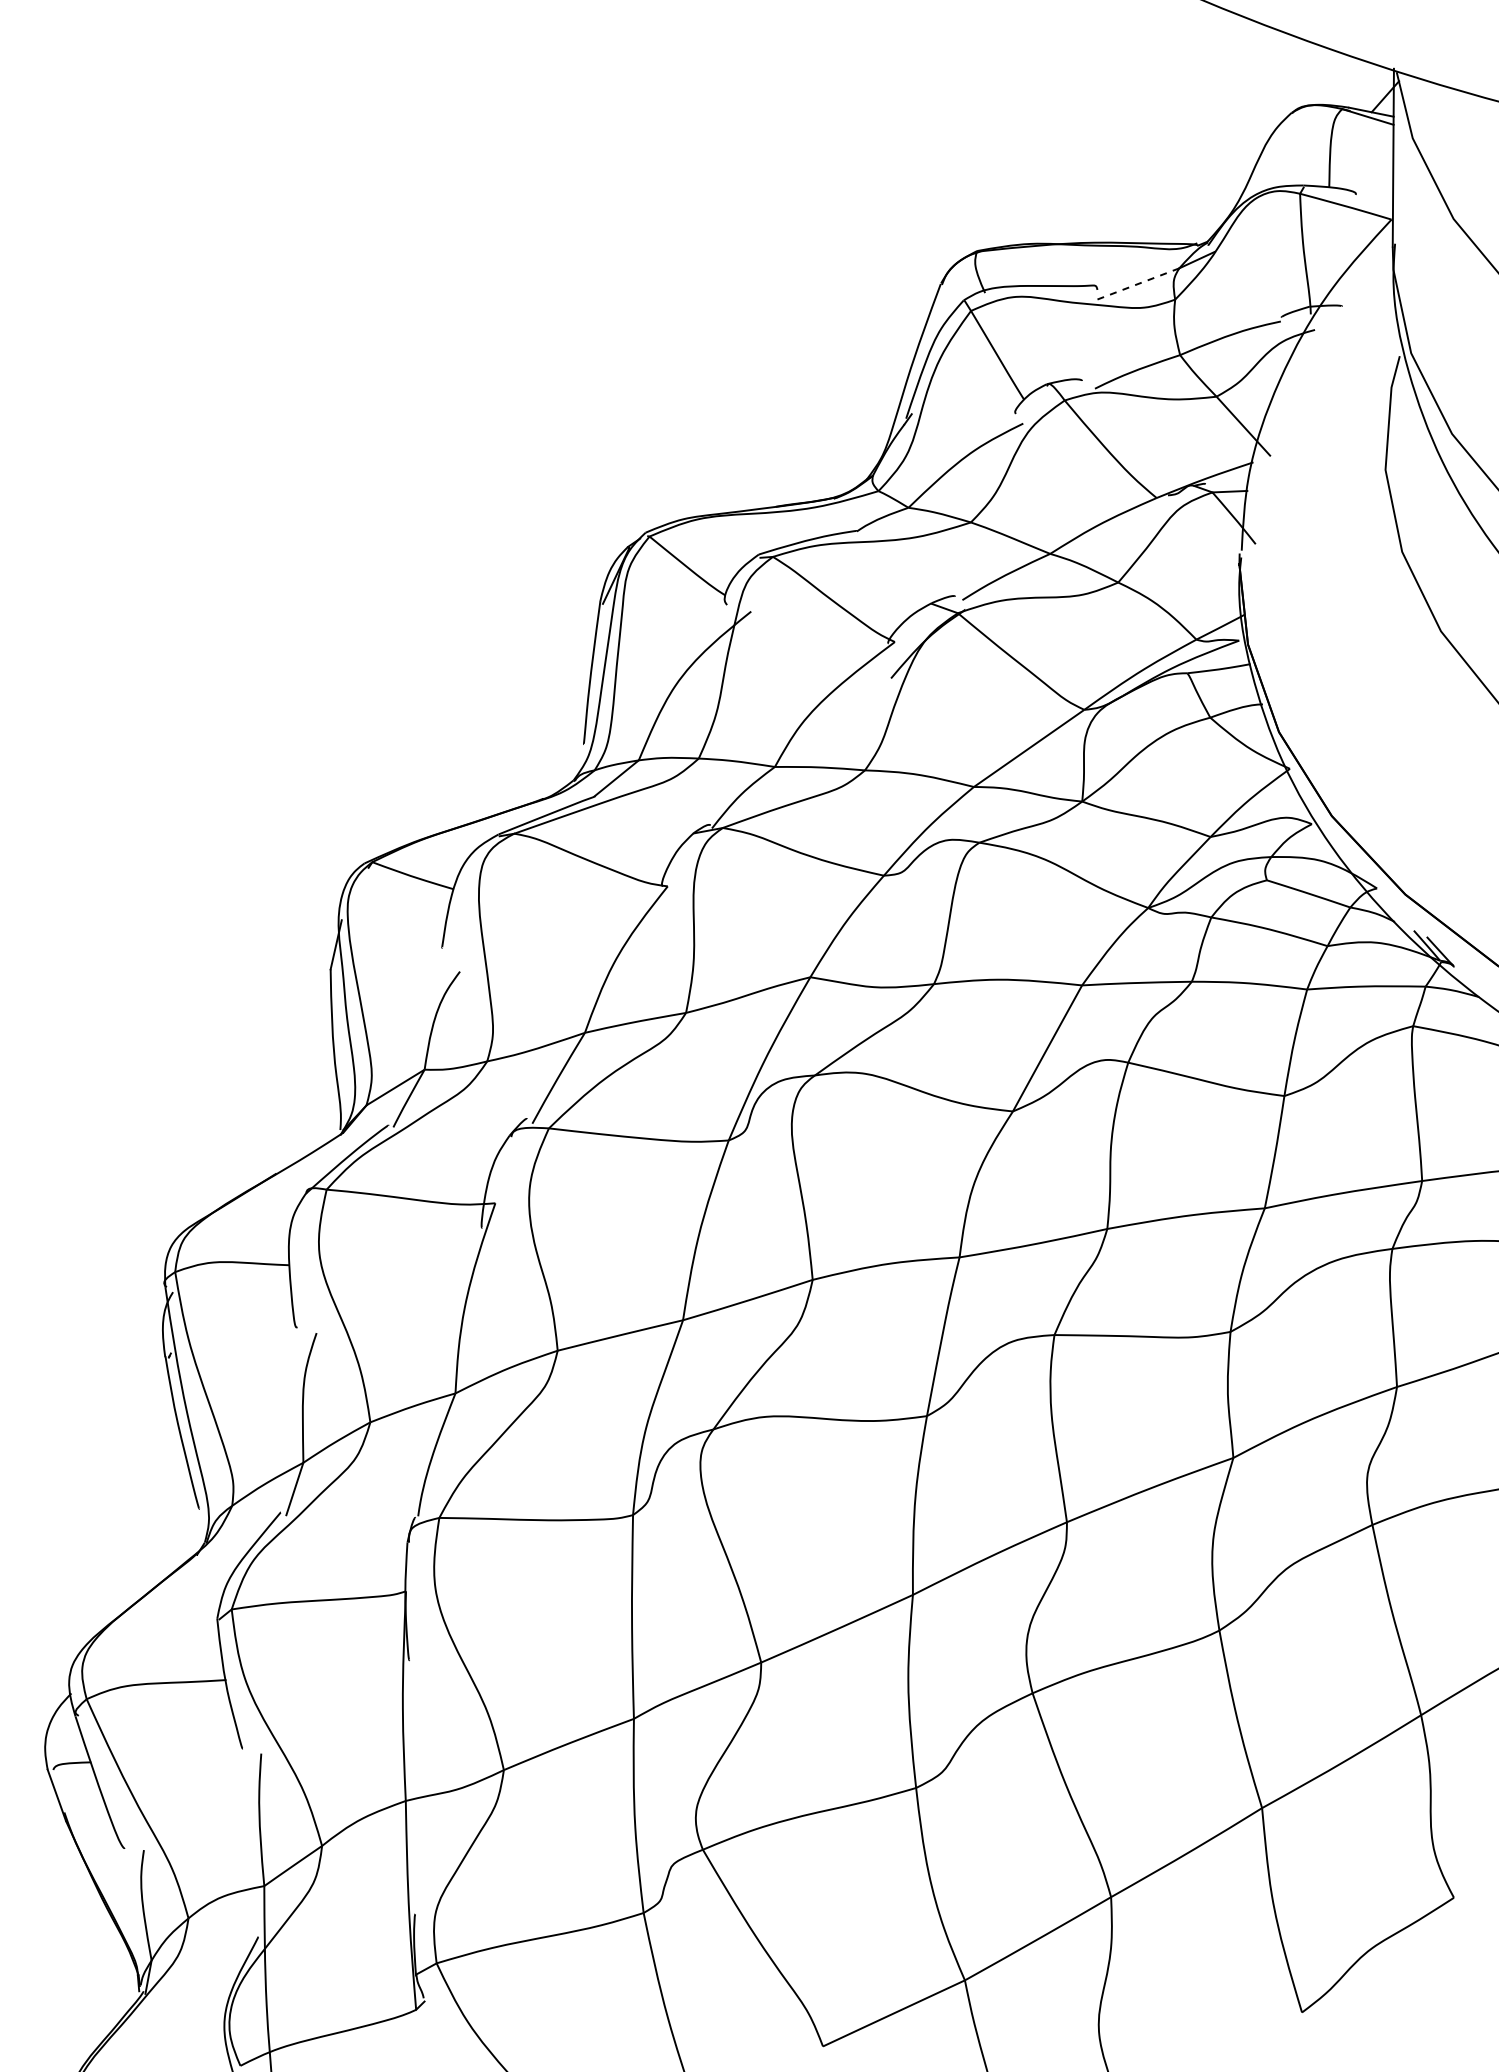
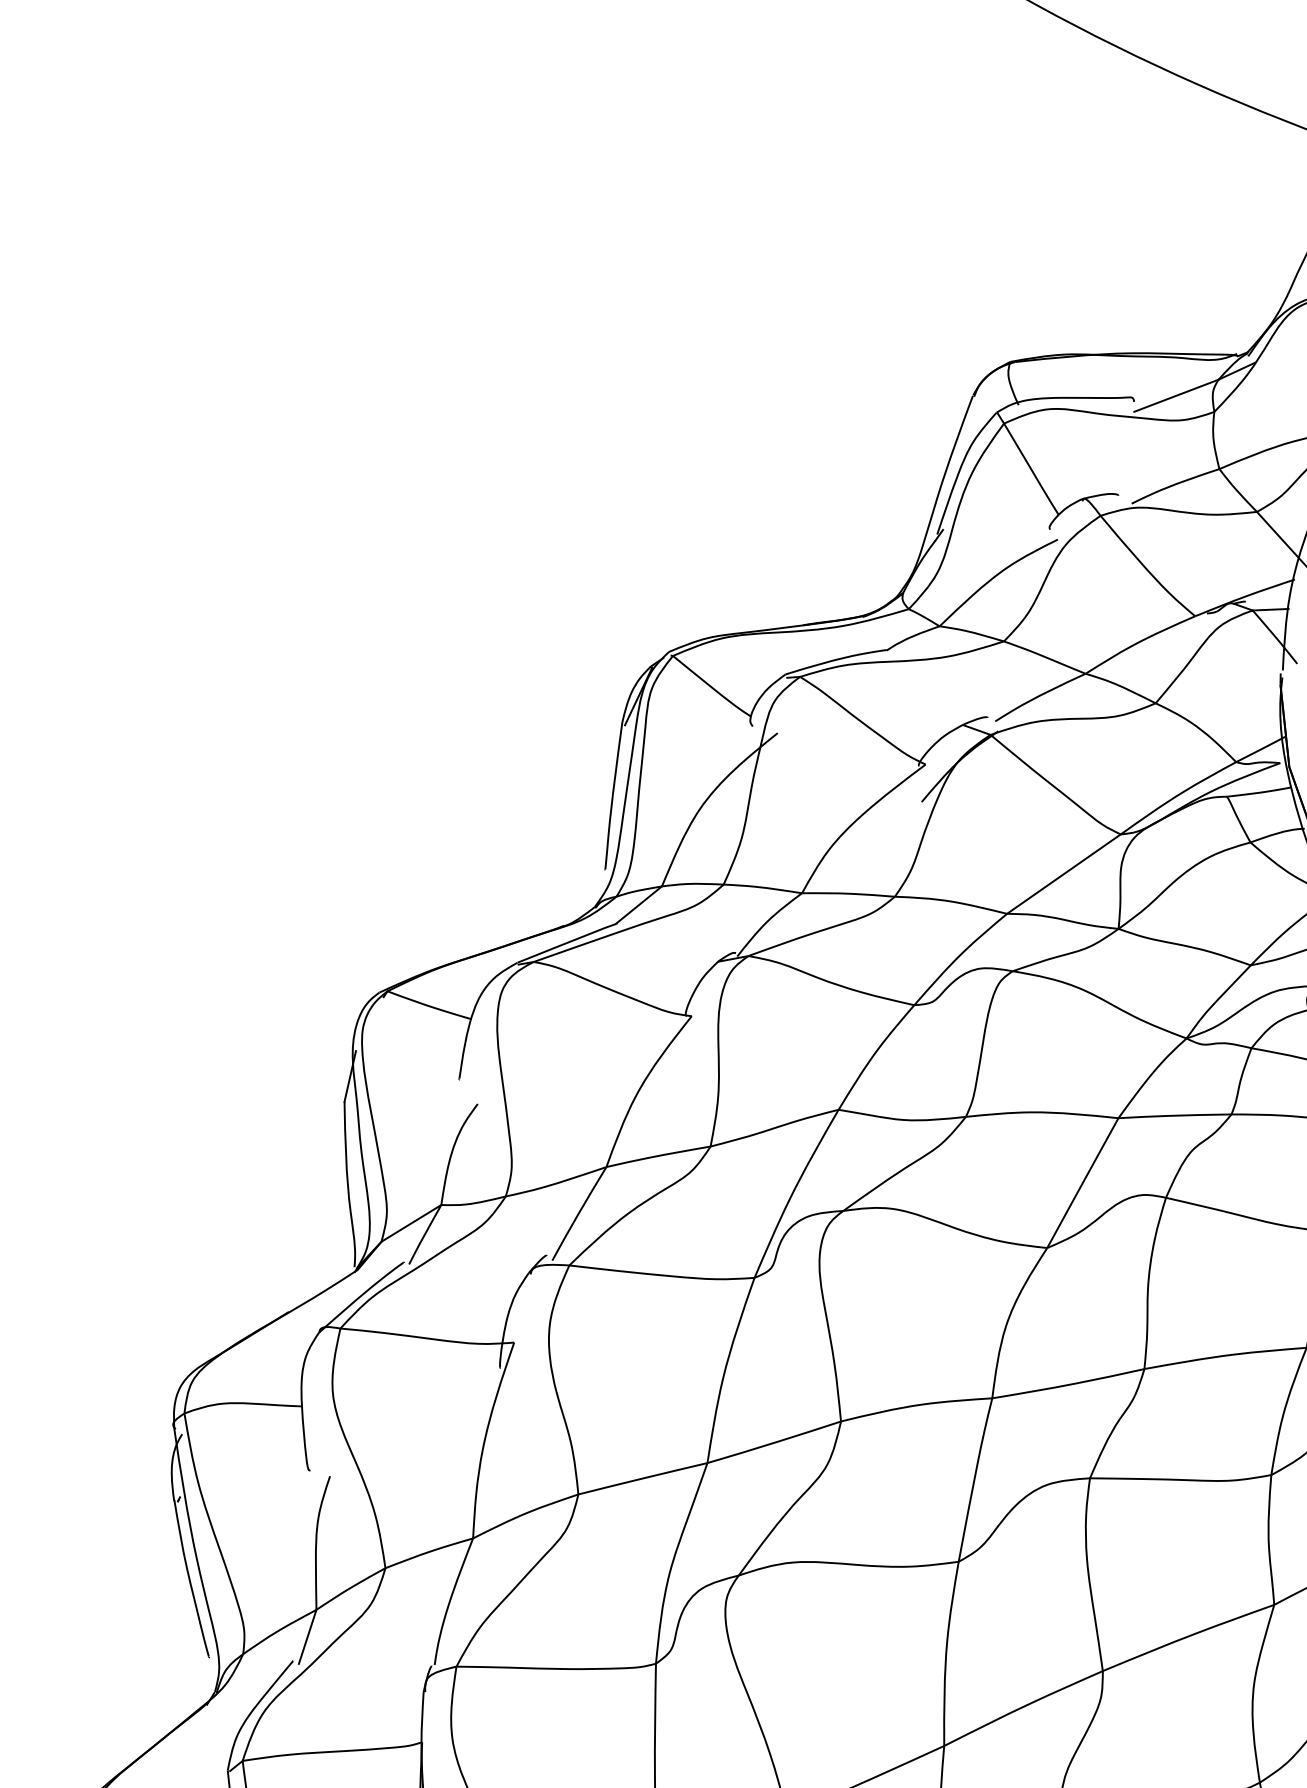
line: (1138, 283) -> (1176, 395), dashed -> solid

